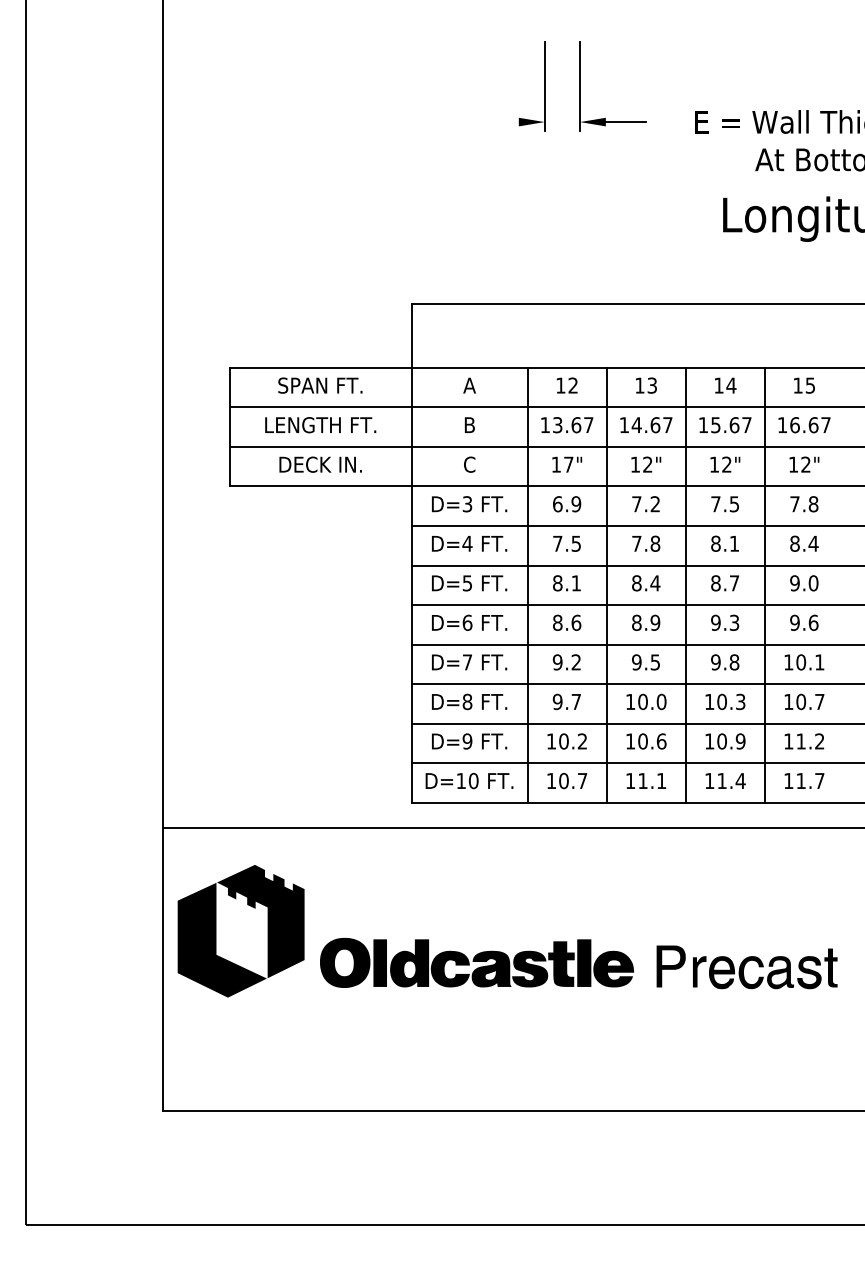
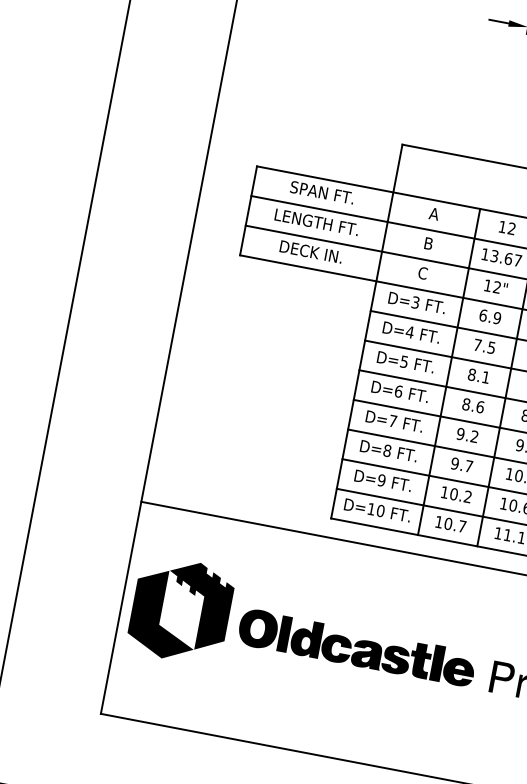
line: (505, 122) -> (498, 21), added
text: (568, 464) -> (497, 287), 17" -> 12"
part: (240, 931) -> (180, 610), moved

